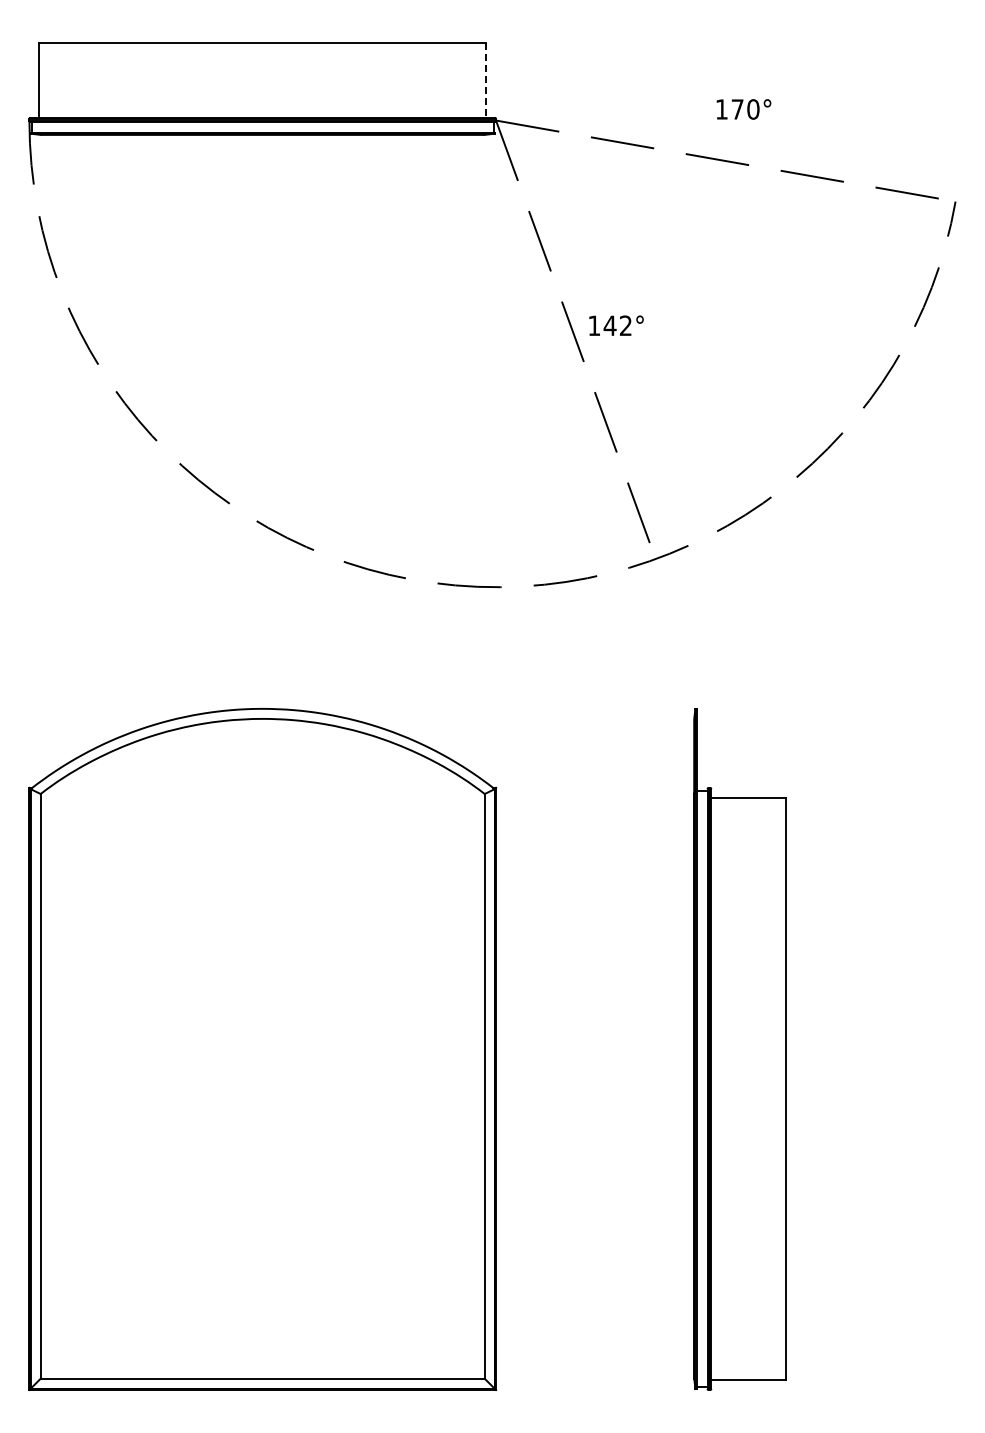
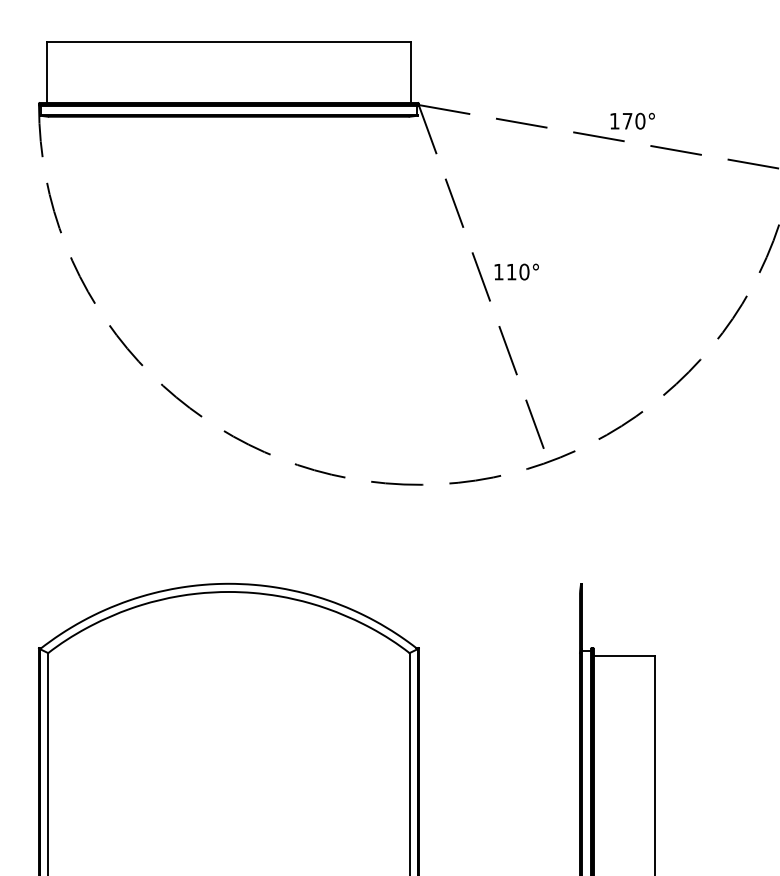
line: (486, 80) -> (411, 72), dashed -> solid
text: (743, 109) -> (632, 121), moved
text: (617, 325) -> (517, 271), 142° -> 110°

